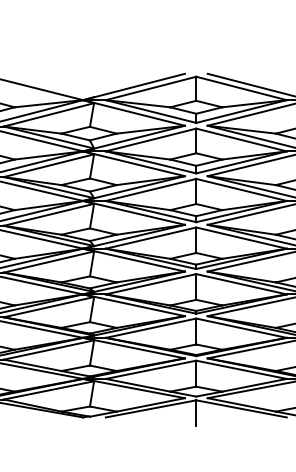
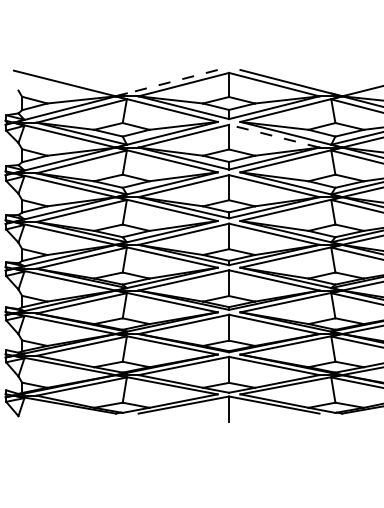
line: (133, 87) -> (166, 83), solid -> dashed
line: (241, 140) -> (274, 136), solid -> dashed

